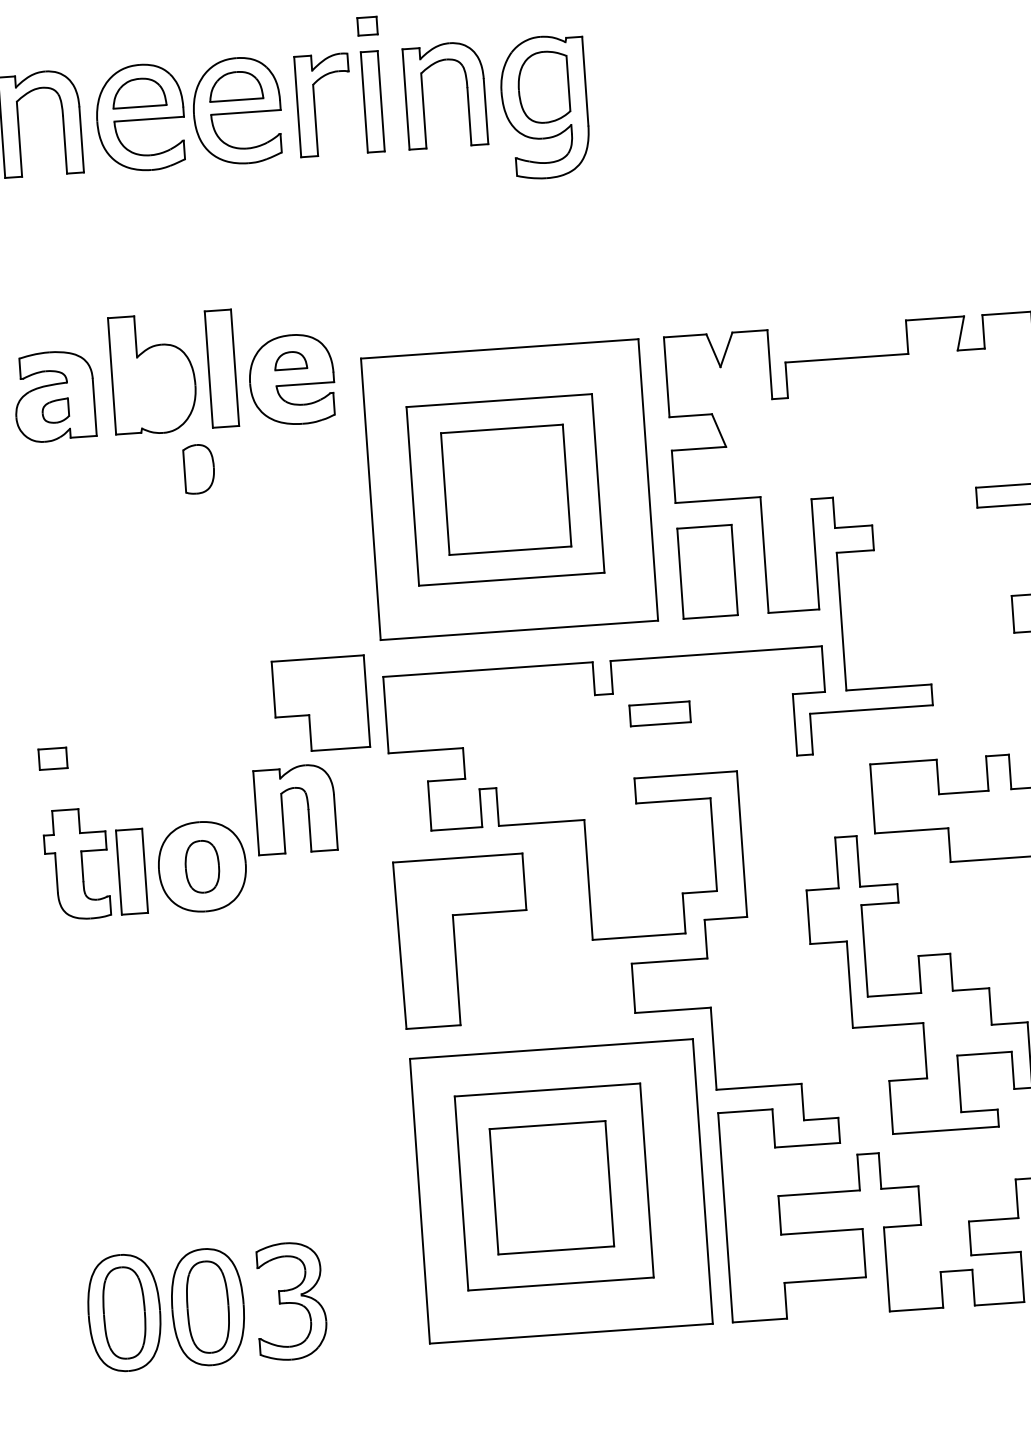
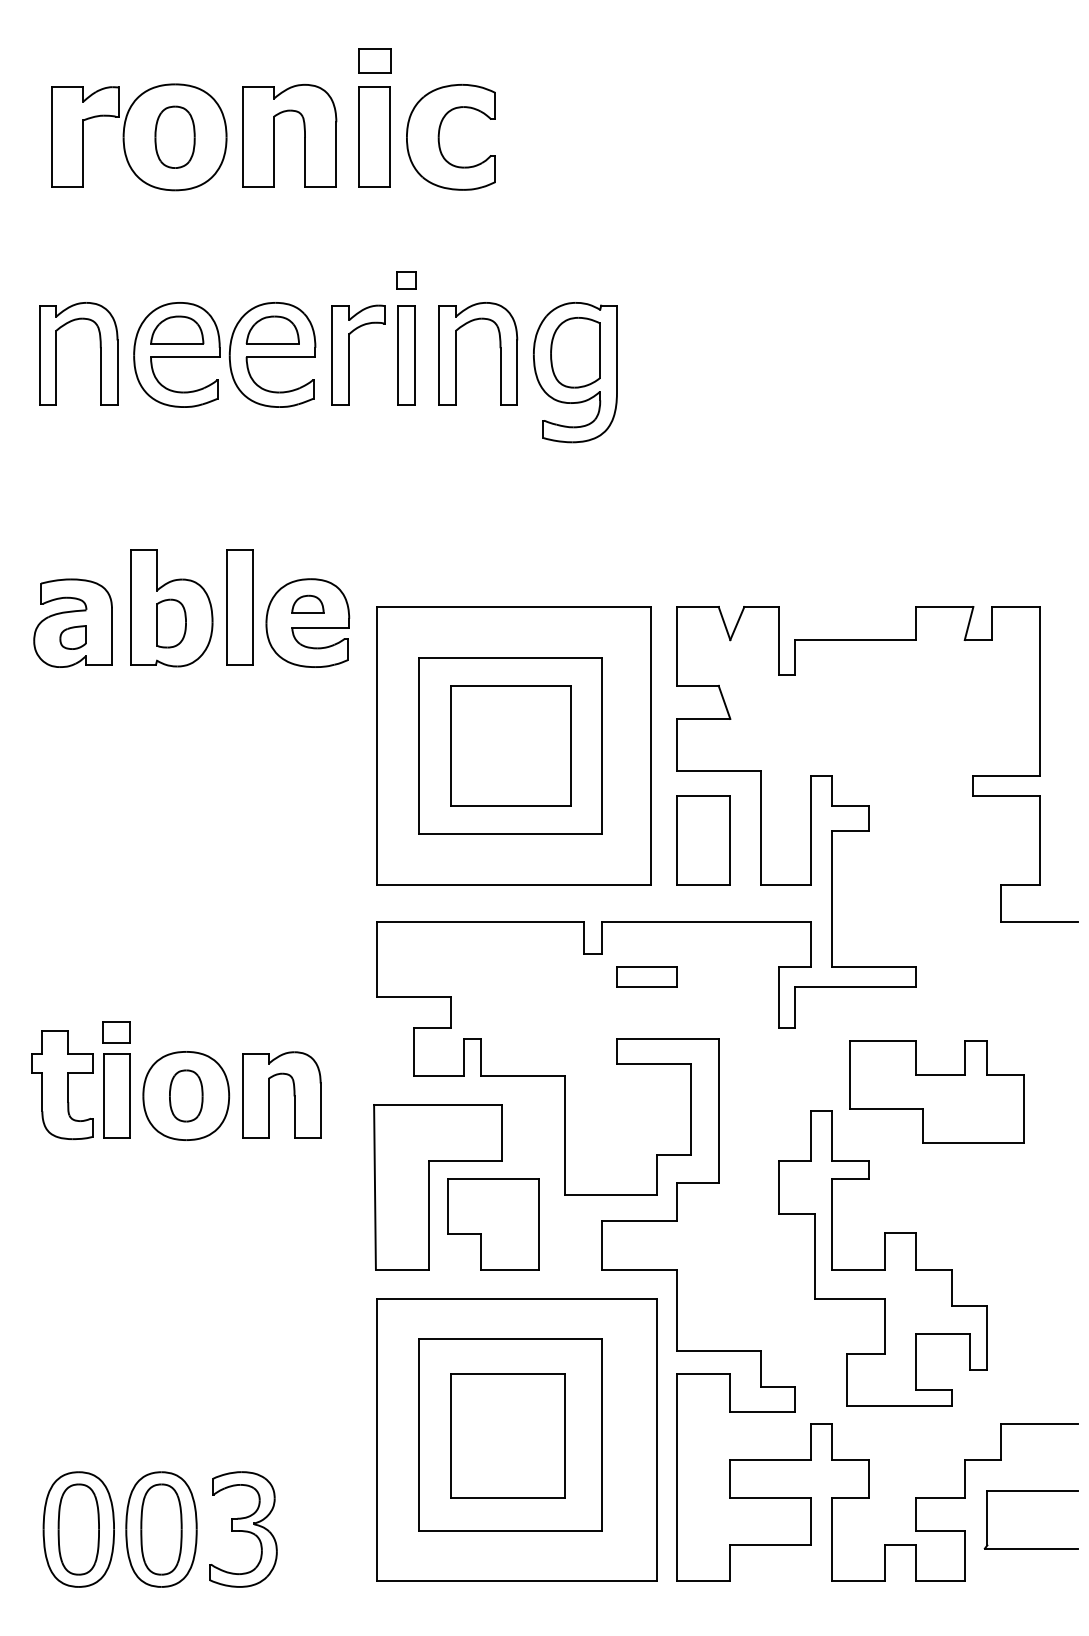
part: (199, 469) -> (171, 623), moved
part: (321, 704) -> (493, 1224), moved
part: (52, 758) -> (116, 1032), moved
part: (283, 809) -> (269, 1094), moved

